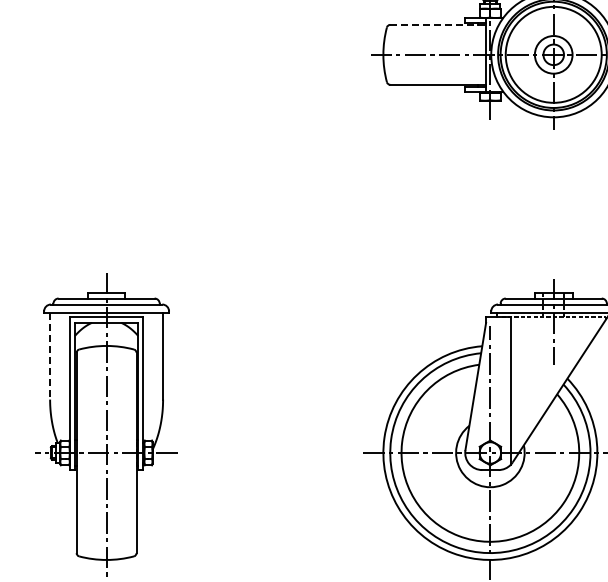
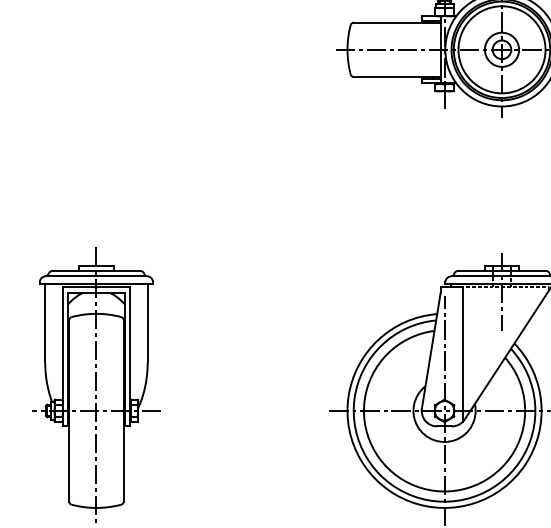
line: (438, 24) -> (397, 22), dashed -> solid
line: (50, 356) -> (45, 323), dashed -> solid

